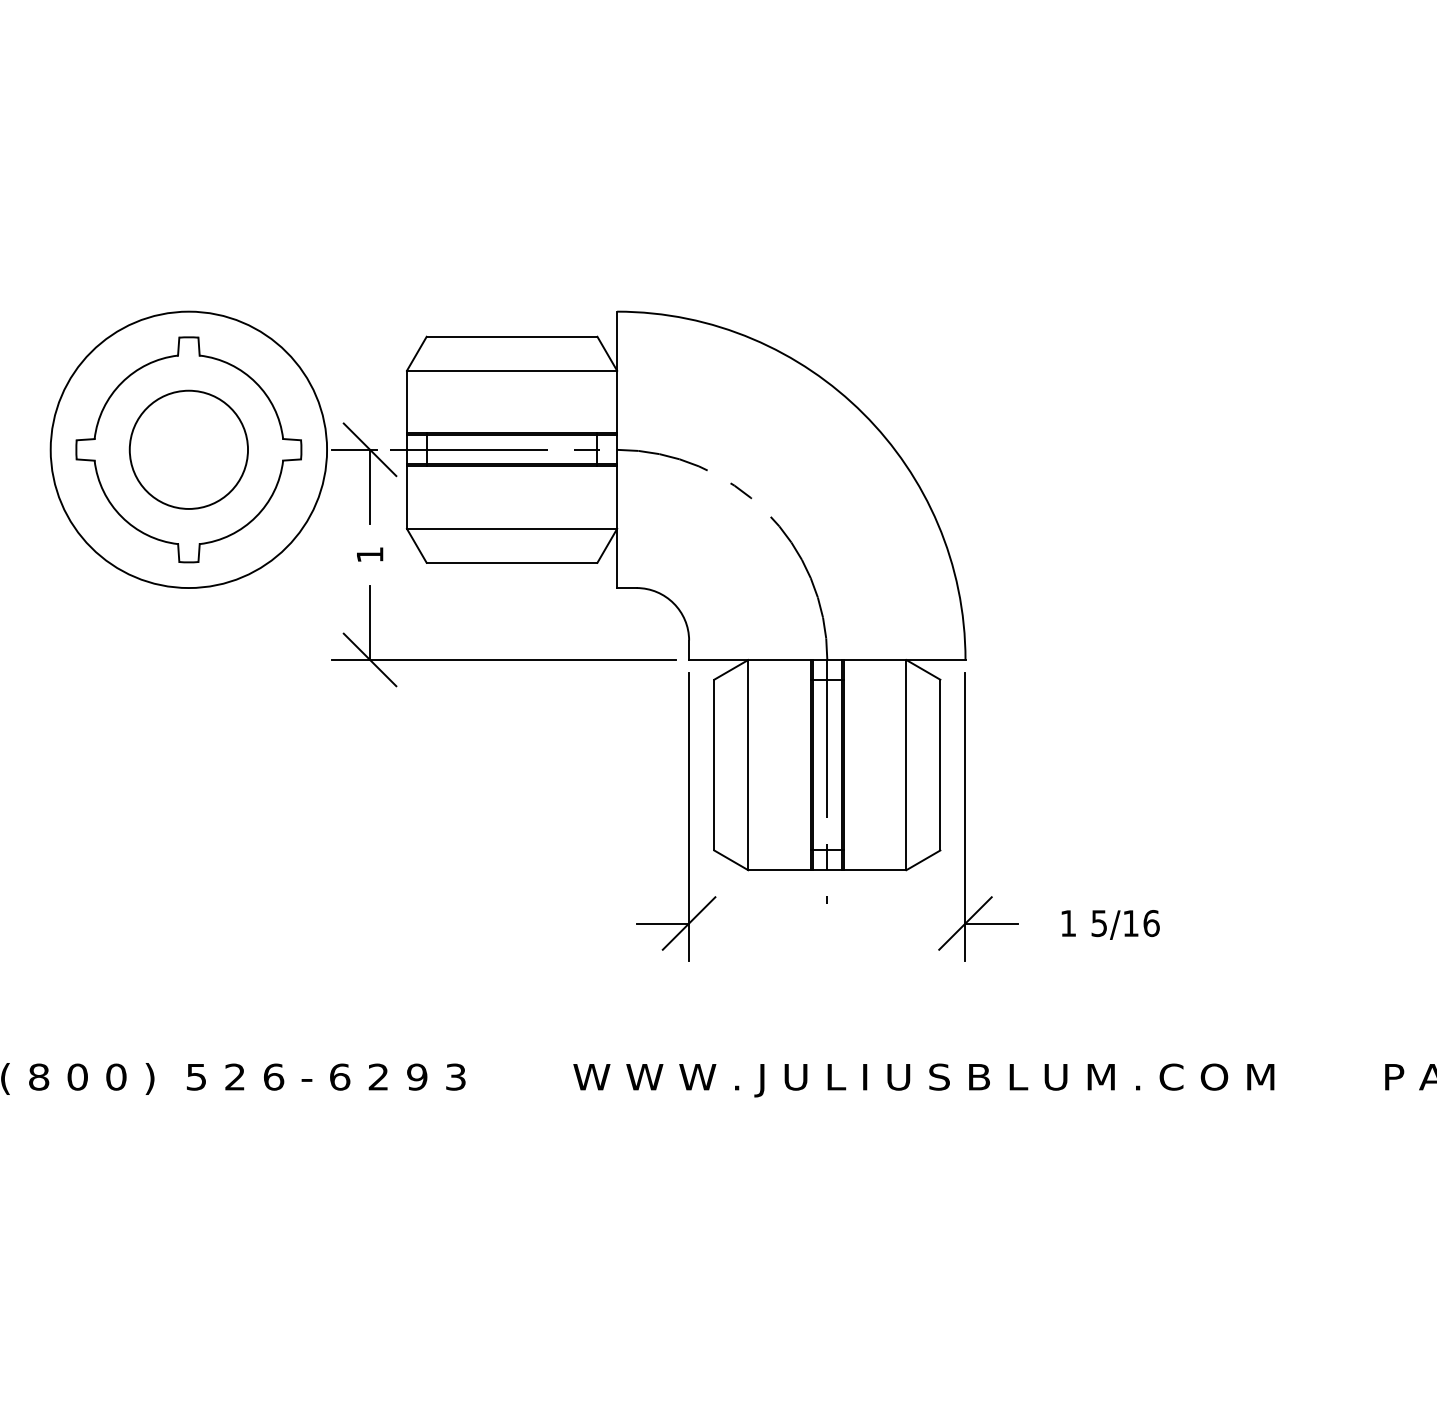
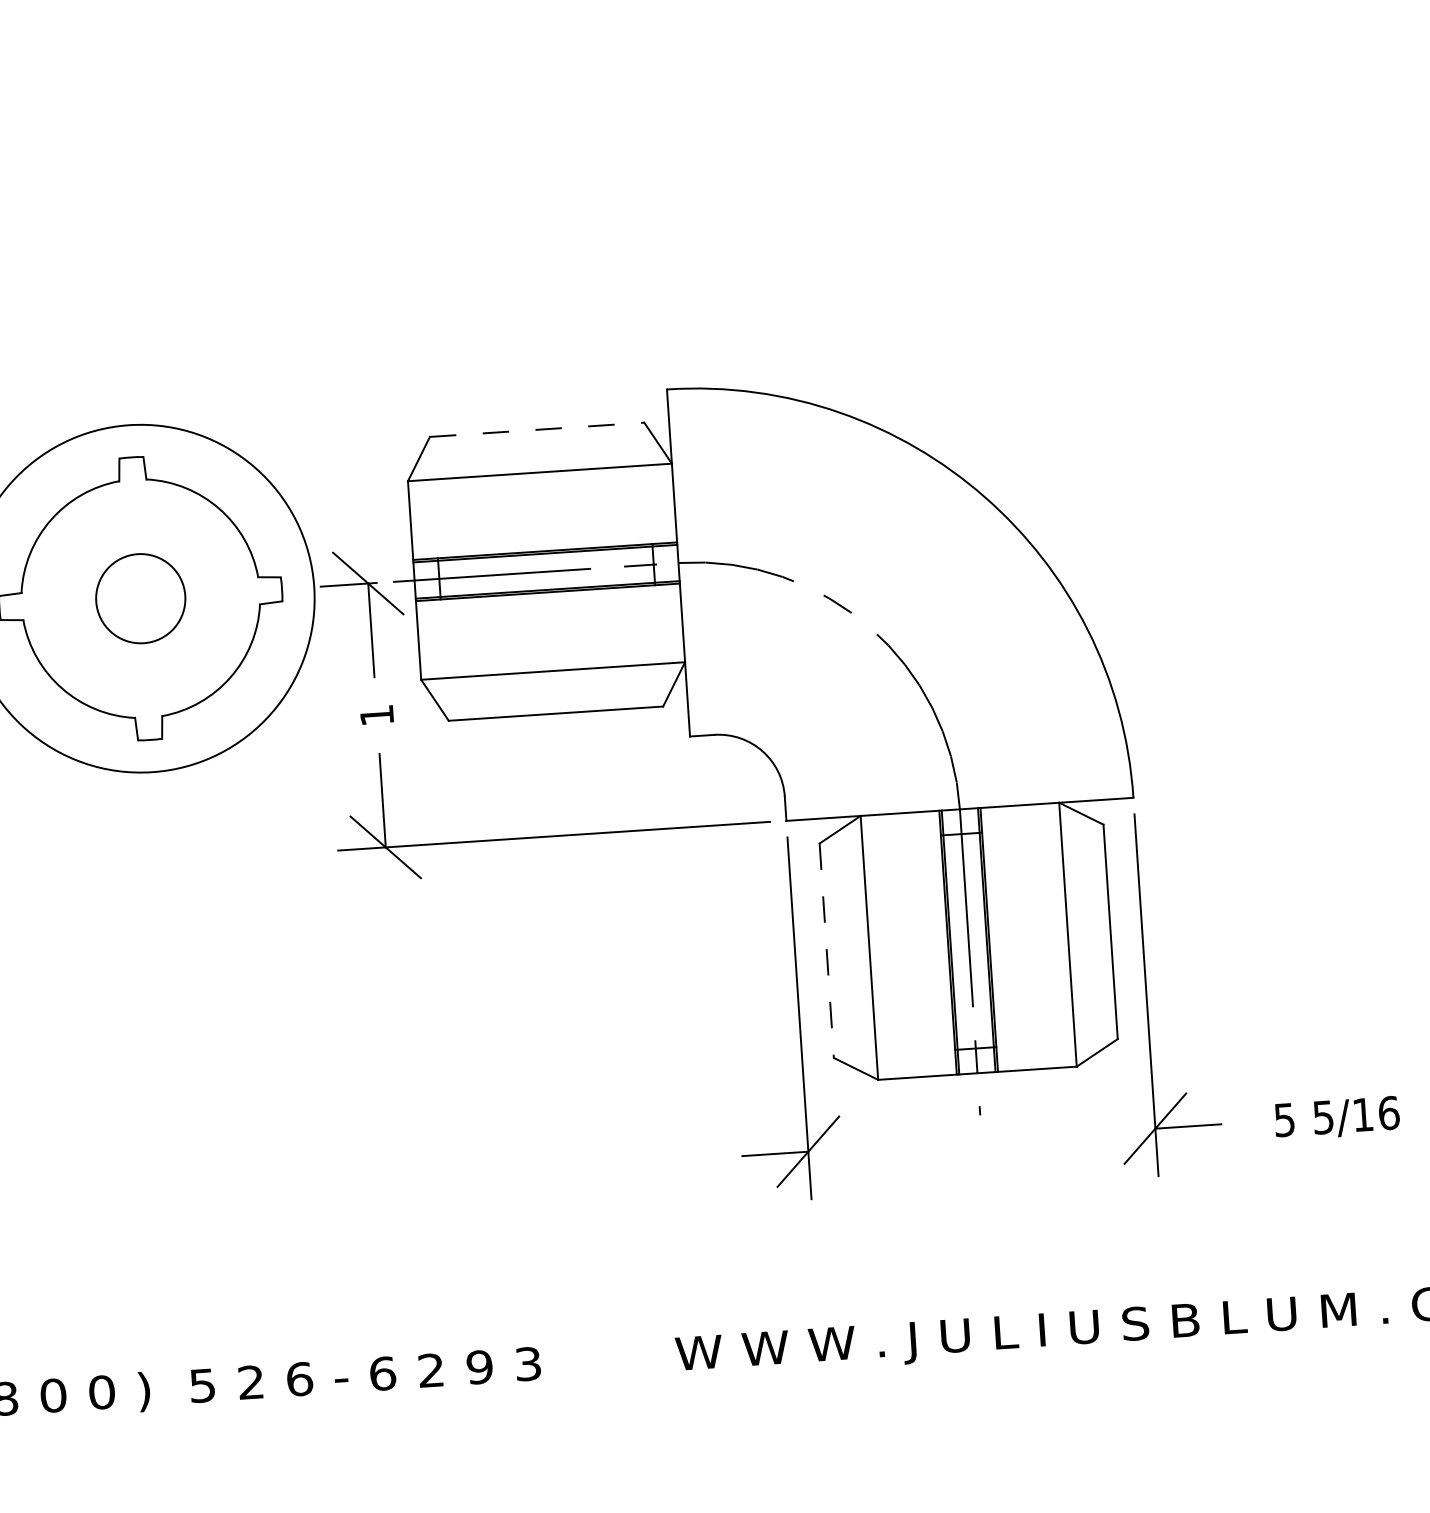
line: (512, 336) -> (537, 429), solid -> dashed
circle: (188, 449) -> (140, 598), size x0.6
line: (714, 765) -> (827, 951), solid -> dashed
text: (1067, 923) -> (1283, 1120), 1 -> 5

